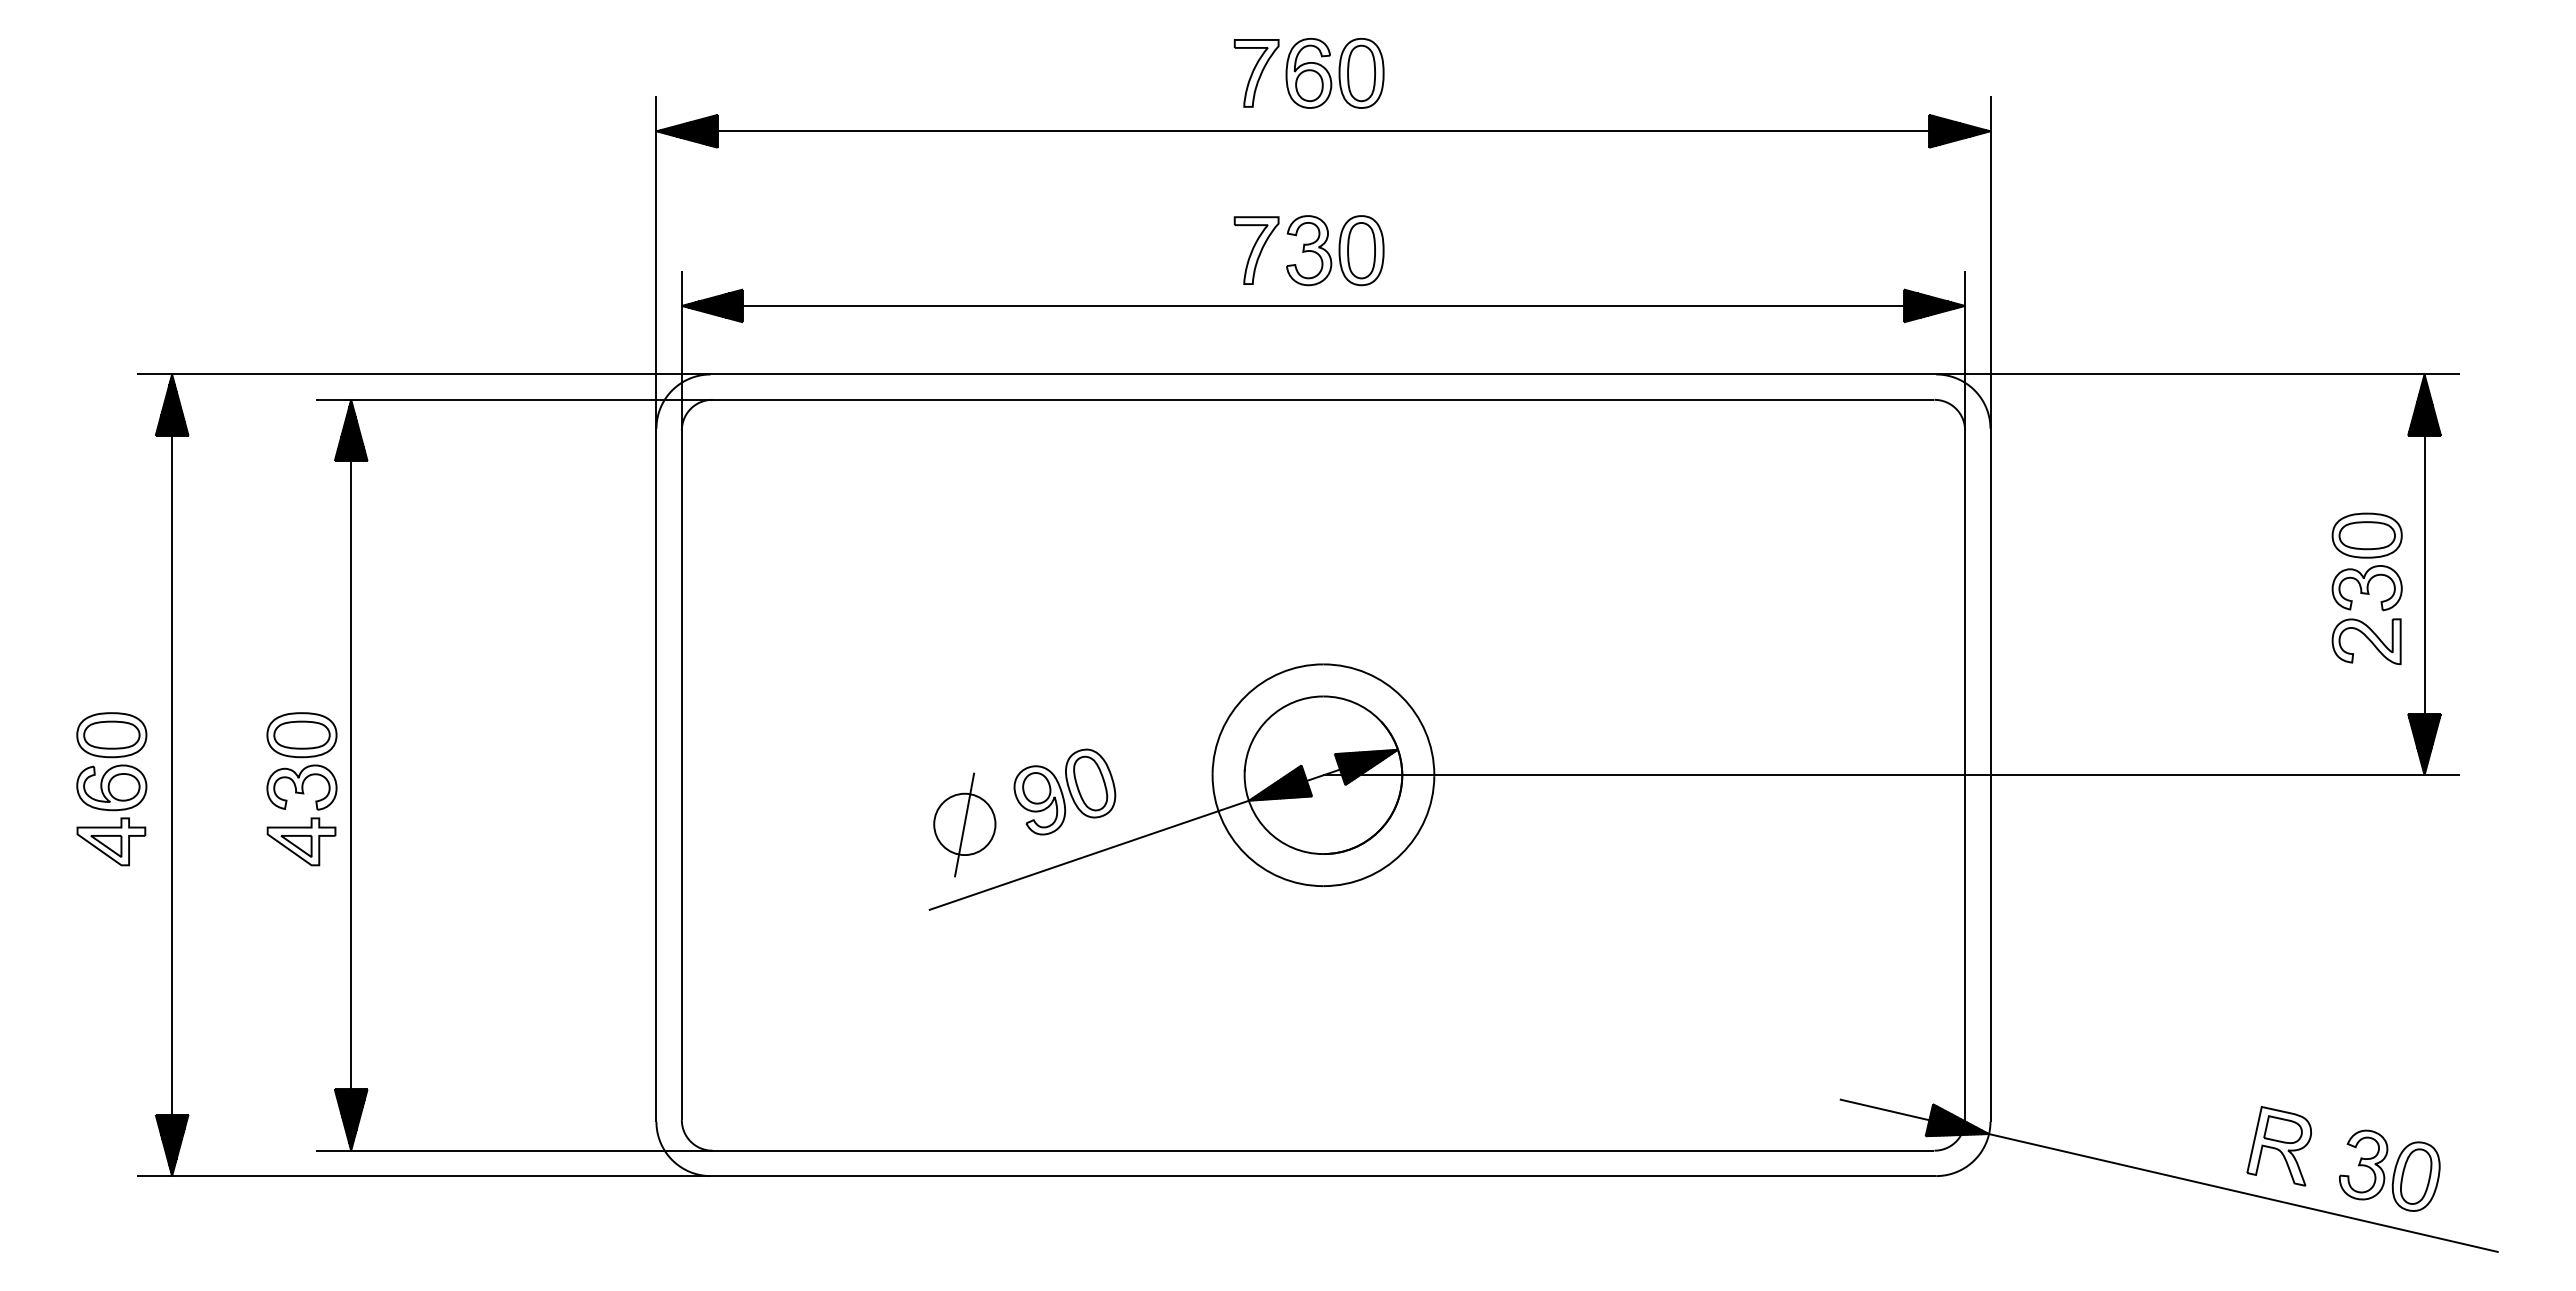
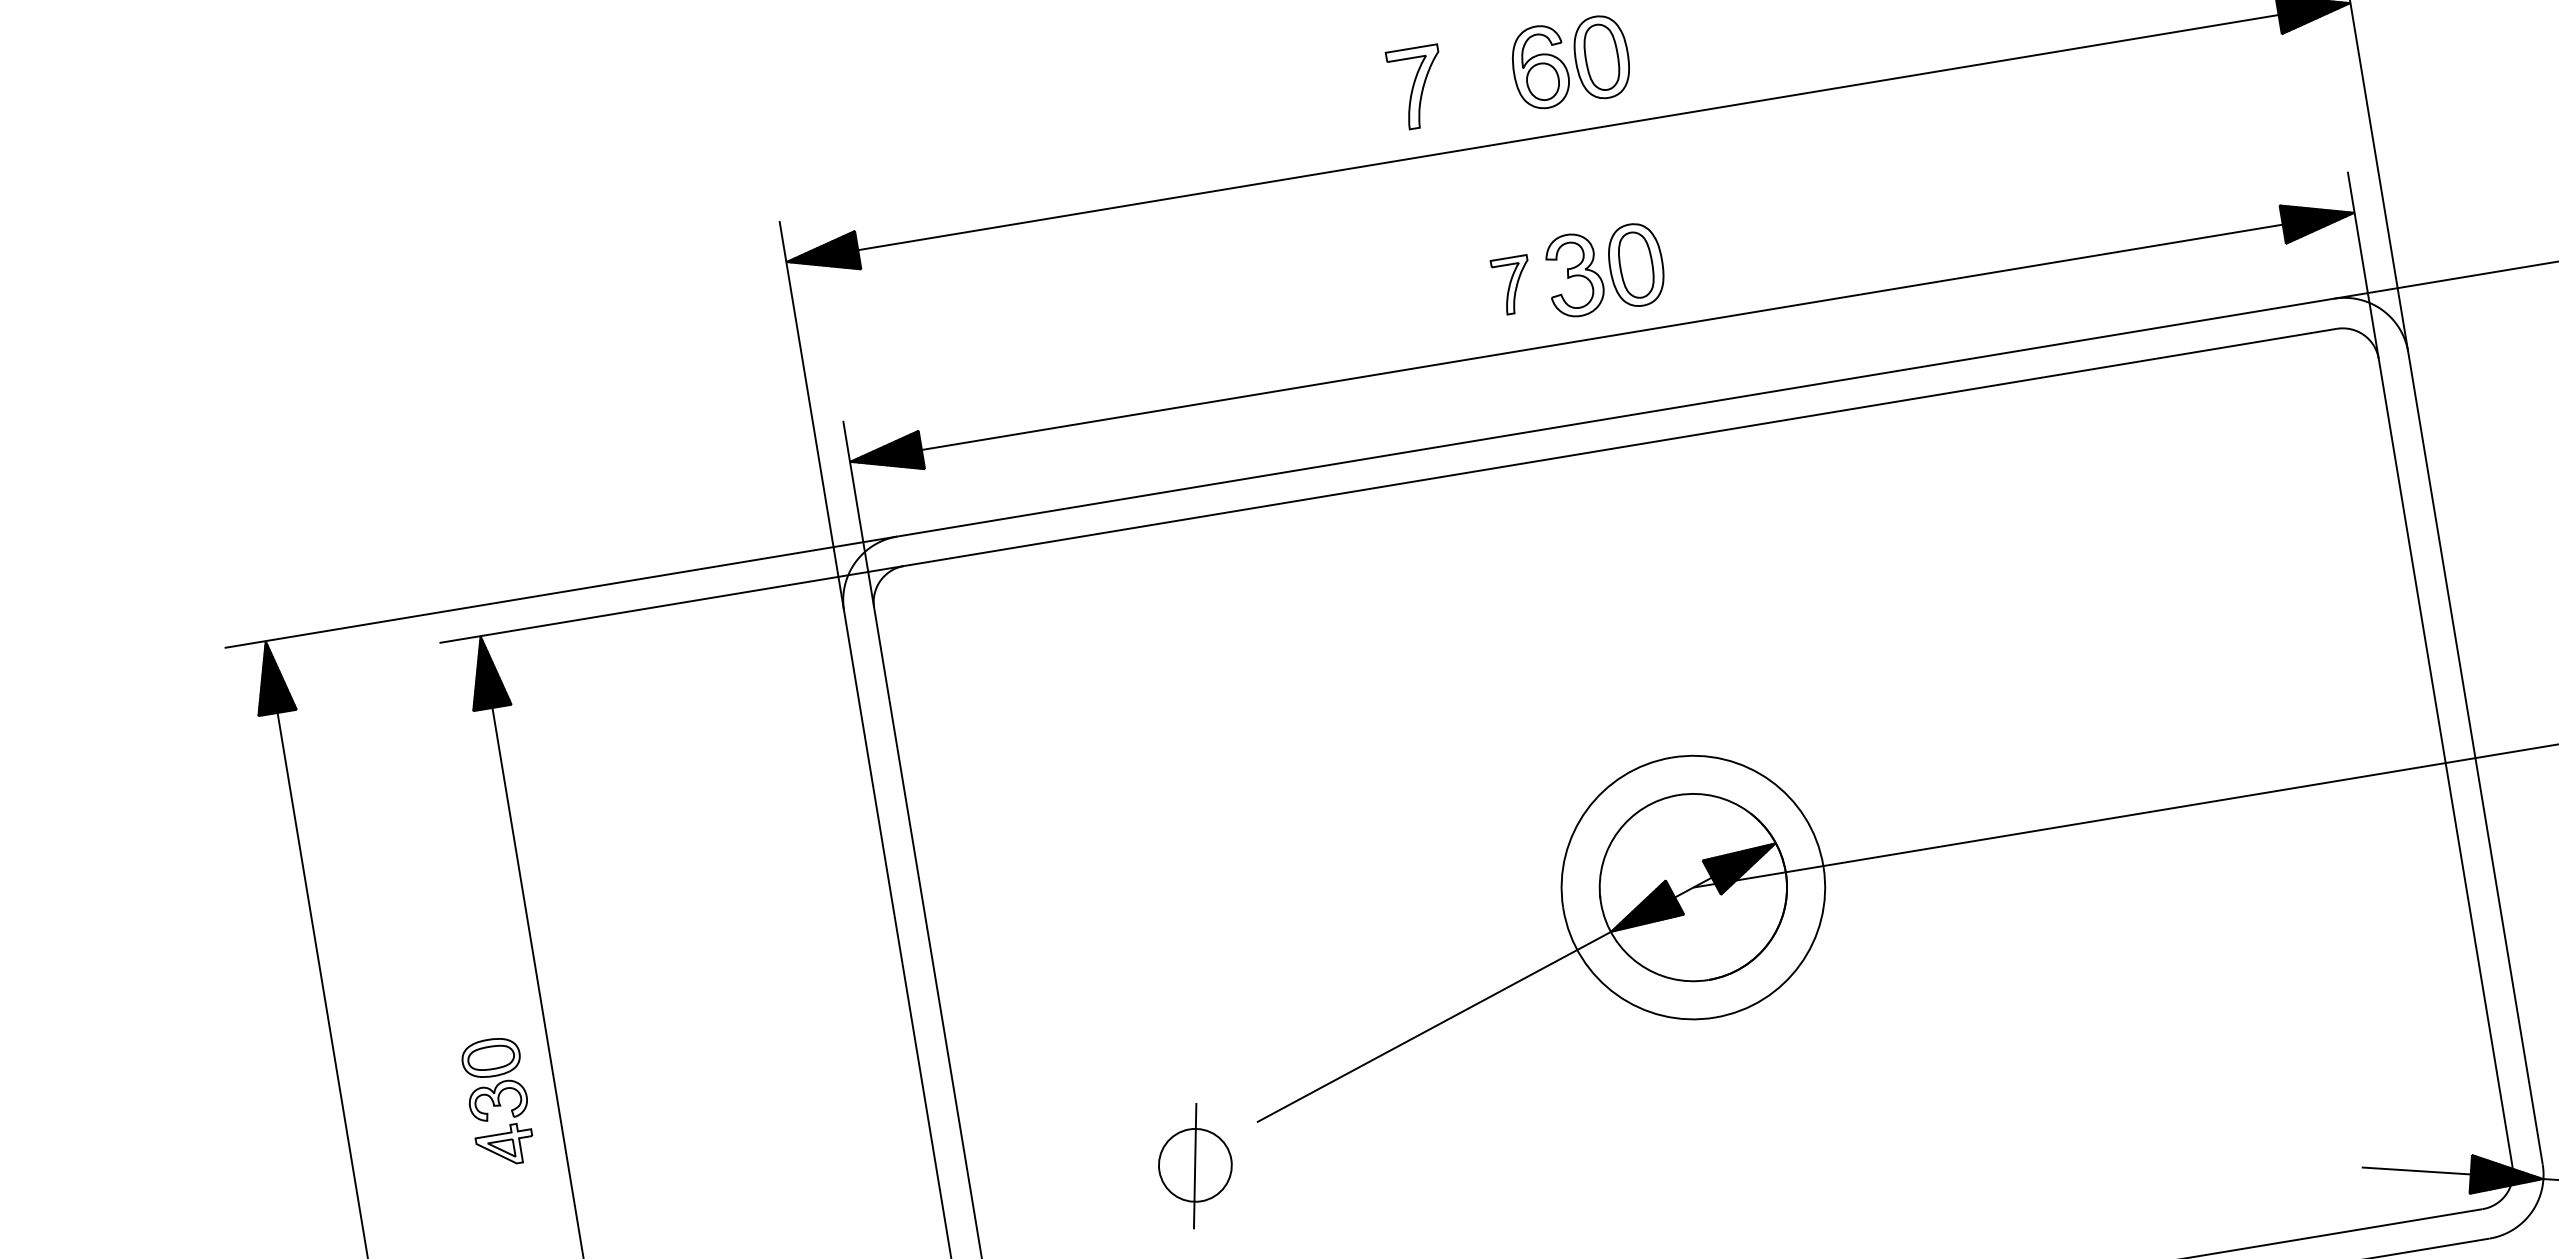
part: (1256, 73) -> (1417, 87), moved
part: (1256, 250) -> (1513, 285), size x0.7
part: (111, 789) -> (275, 1139), removed
part: (301, 789) -> (497, 1102), size x0.7
part: (1064, 791) -> (1392, 956), removed
part: (964, 824) -> (1194, 1165), moved

